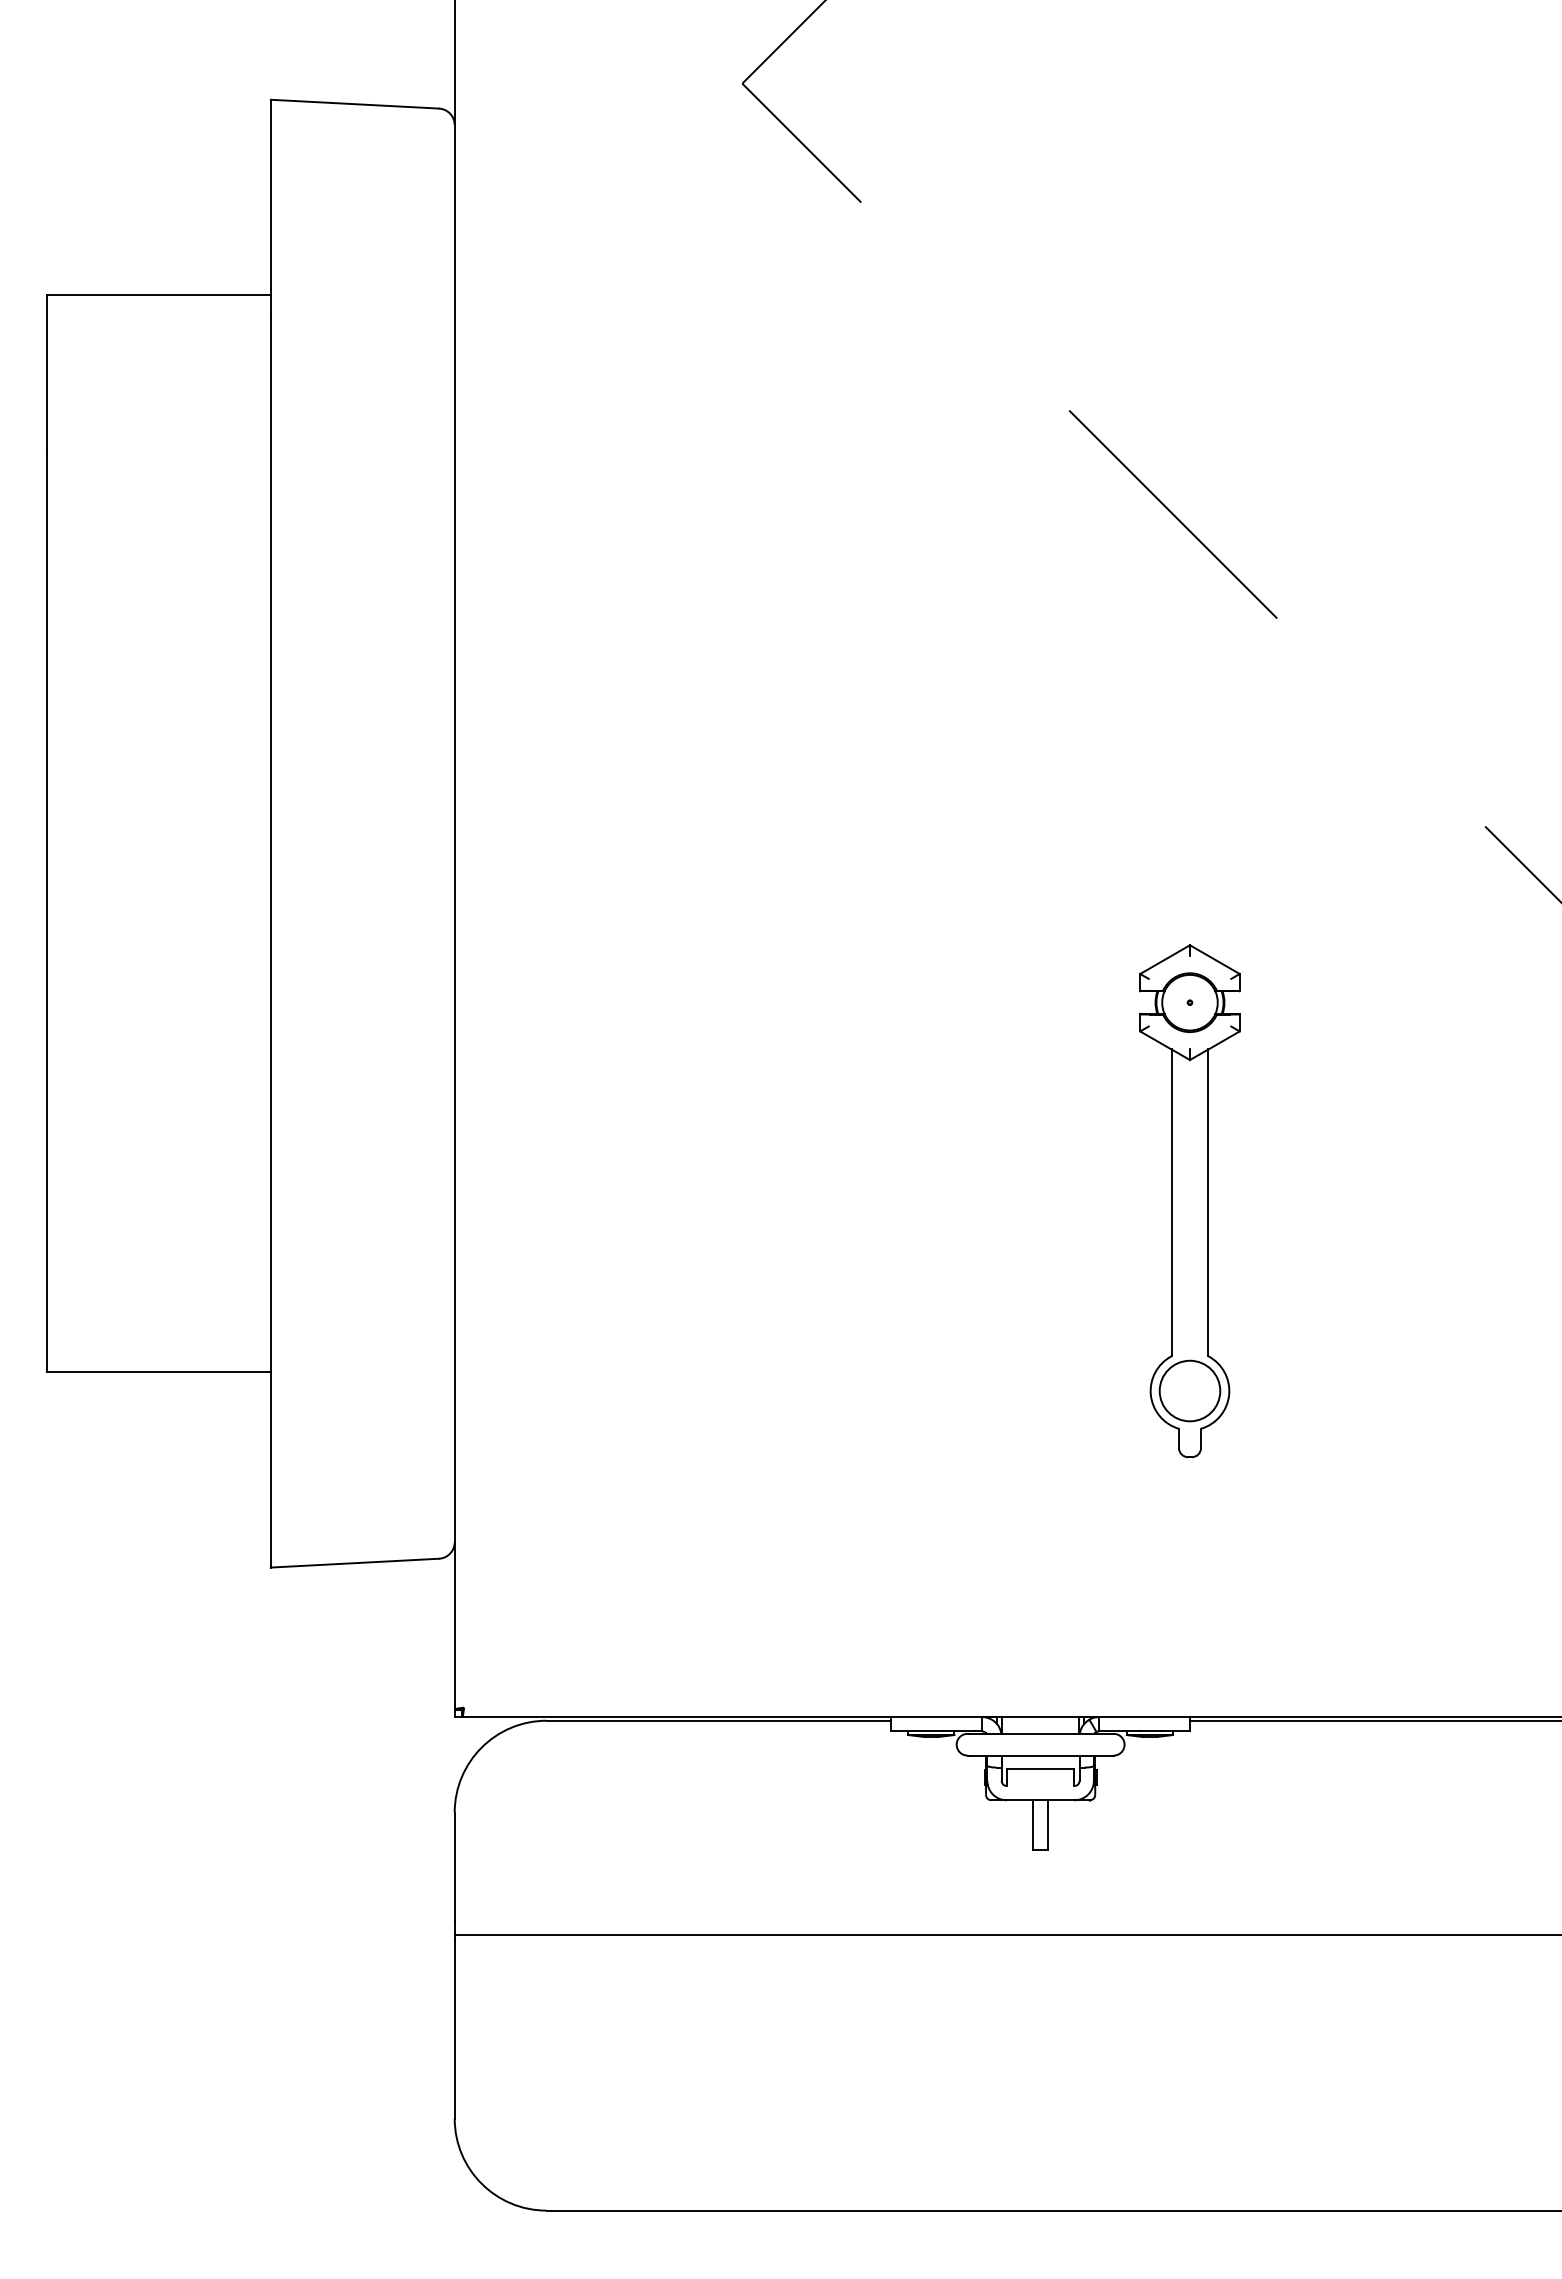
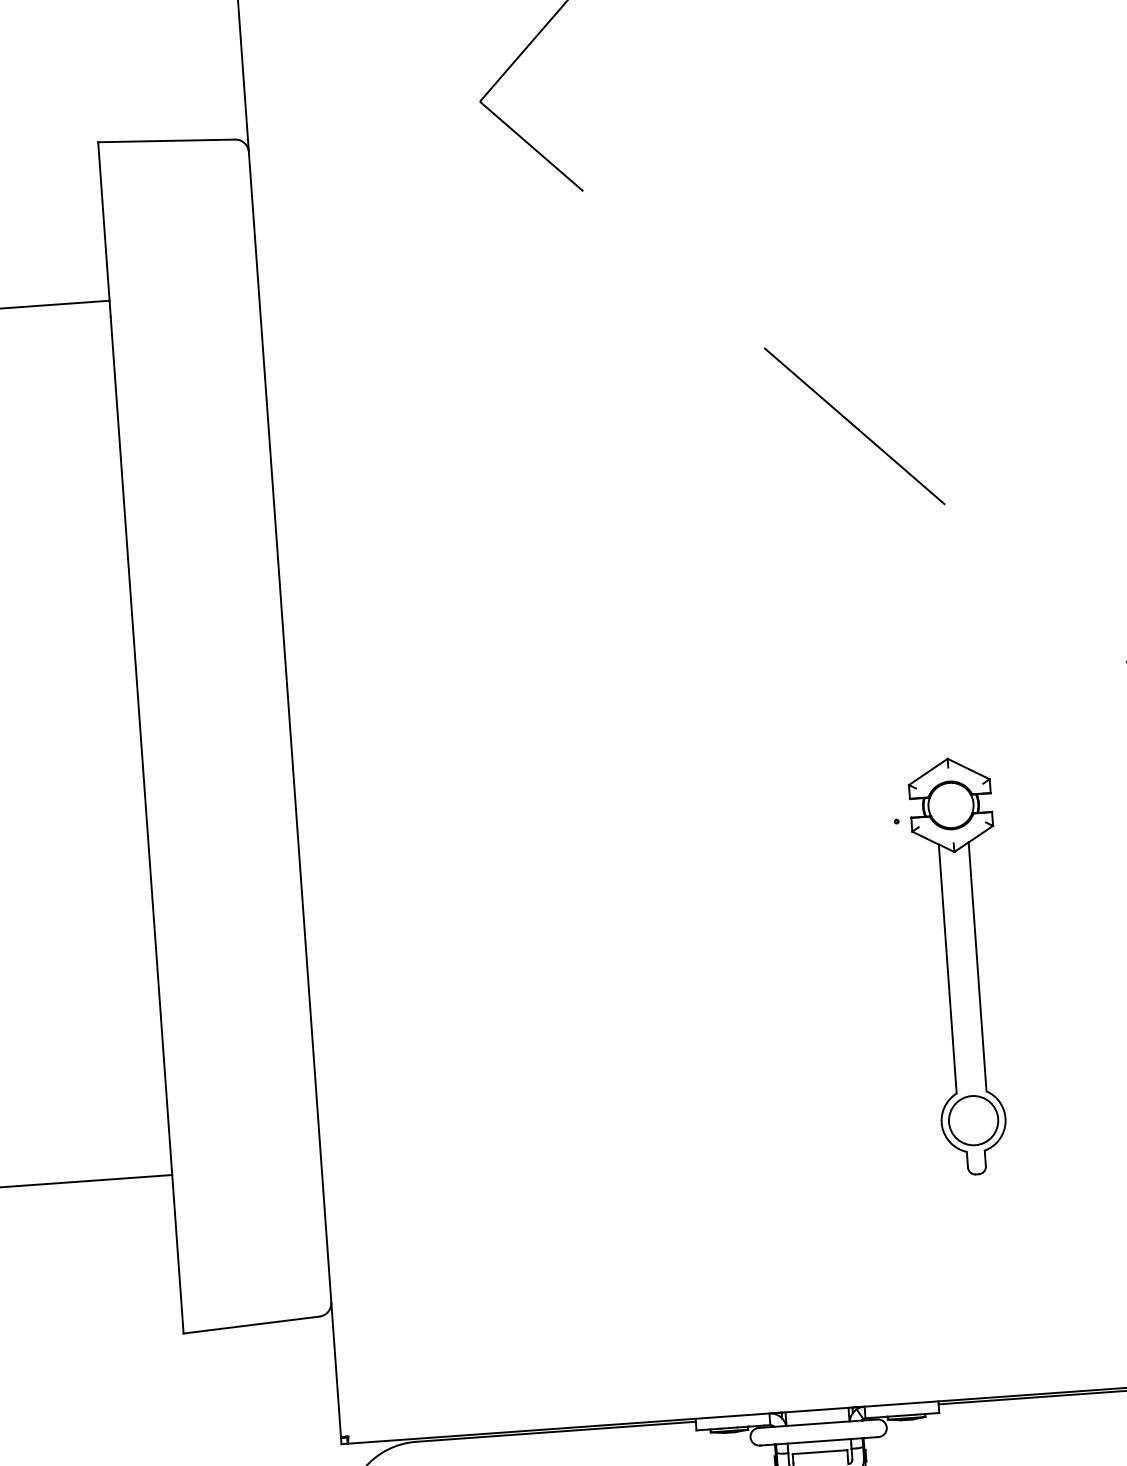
part: (1189, 1201) -> (962, 966), moved

